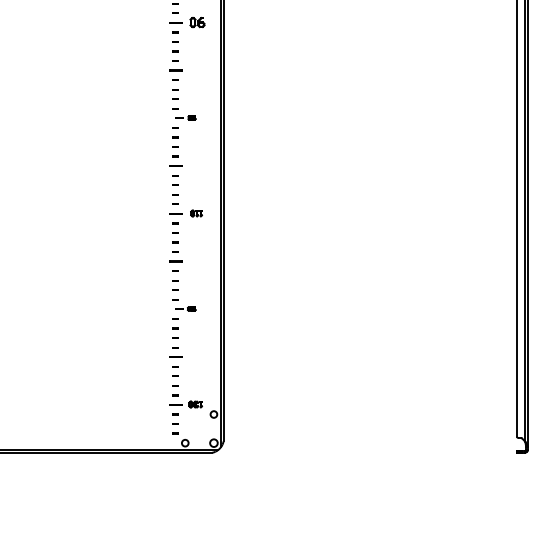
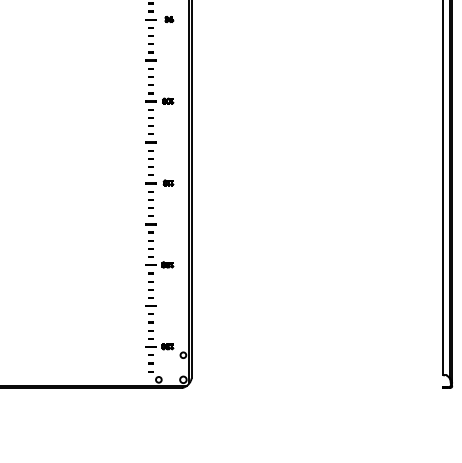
part: (197, 22) -> (169, 19), size x0.62
part: (185, 117) -> (159, 100), size x1.67
part: (185, 308) -> (159, 264), size x1.67

